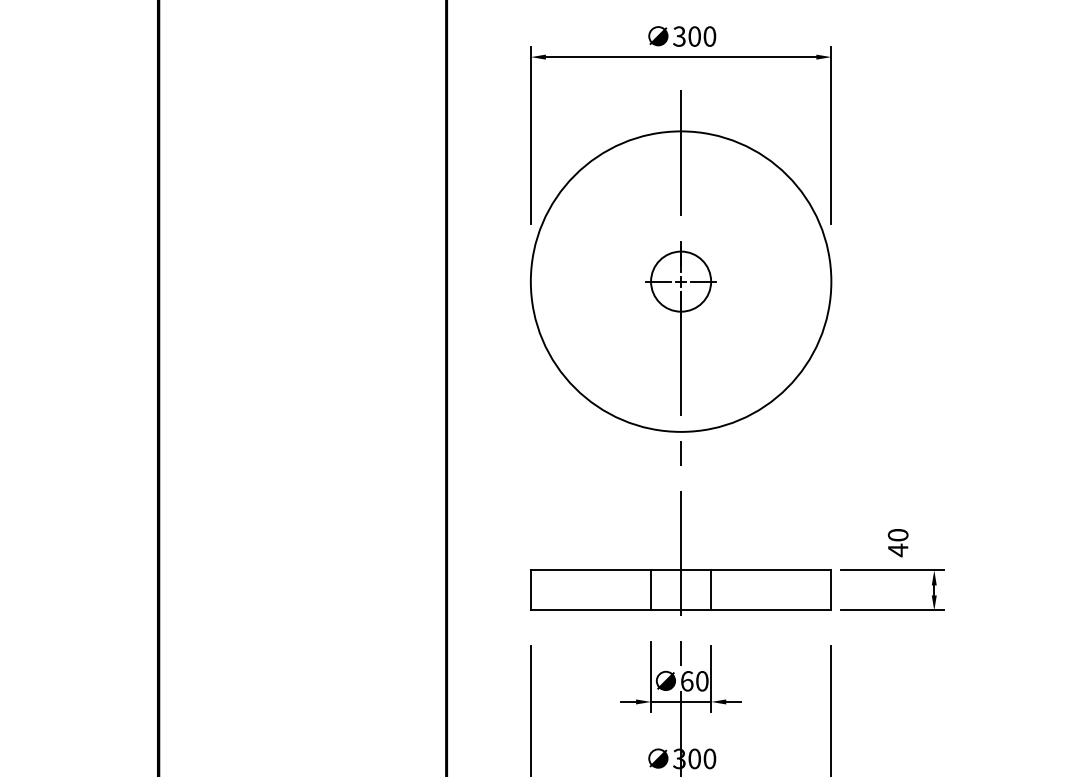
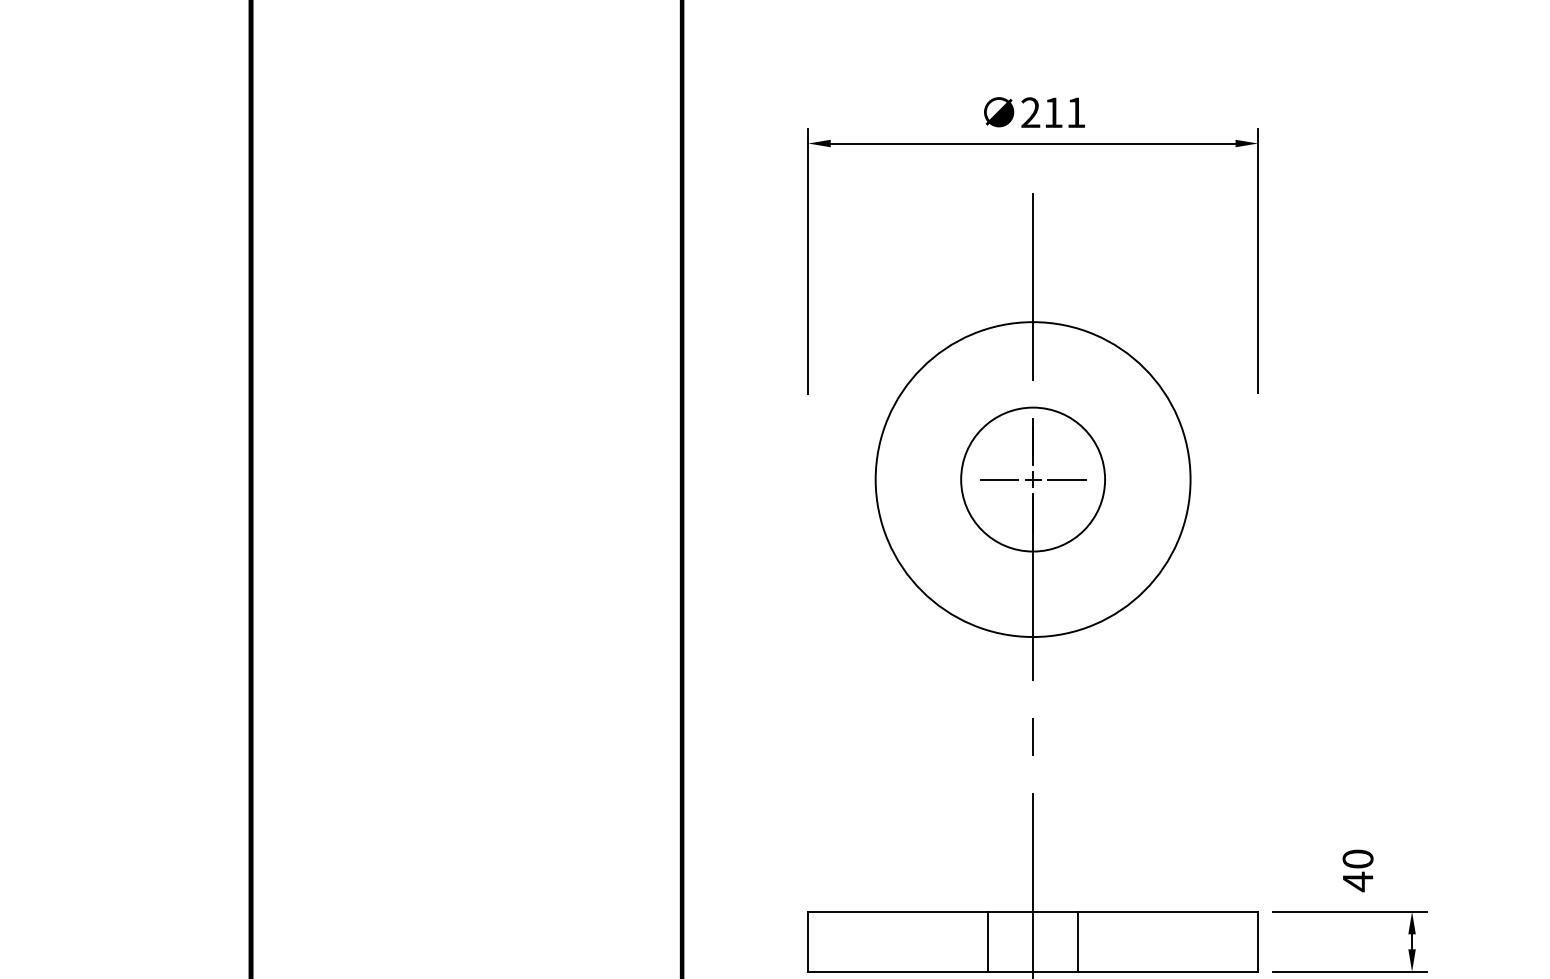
text: (694, 36) -> (1053, 112), 300 -> 211
circle: (680, 281) -> (1032, 479), size x0.7
circle: (681, 281) -> (1033, 479), size x1.6

